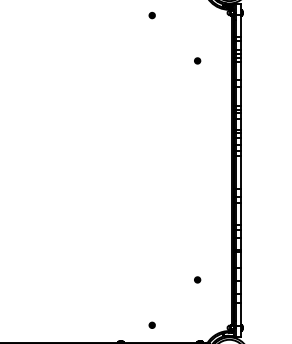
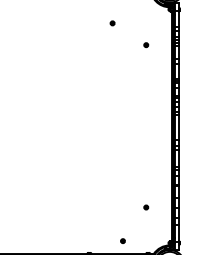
part: (151, 15) -> (112, 23), moved
part: (151, 324) -> (122, 240), moved

